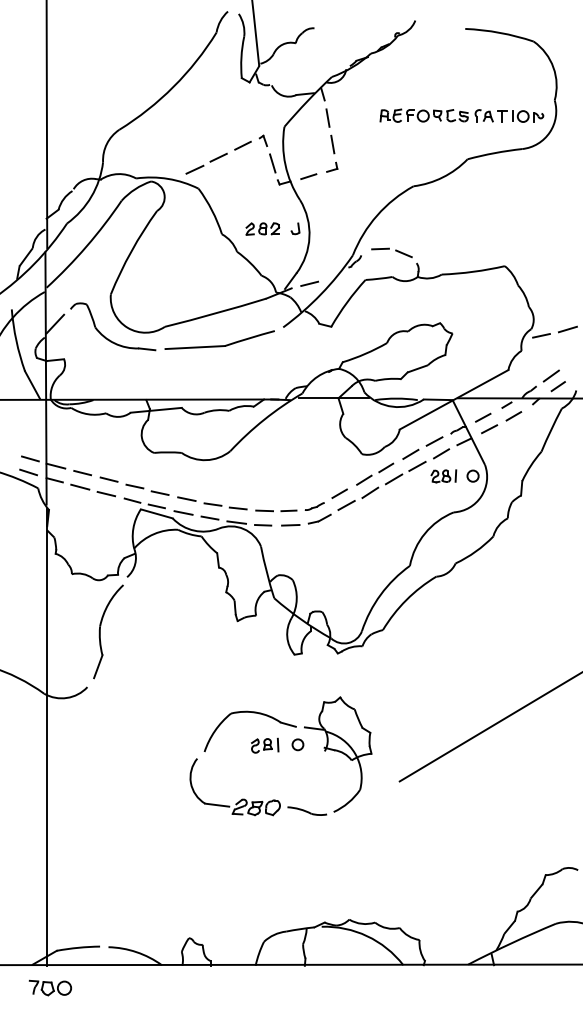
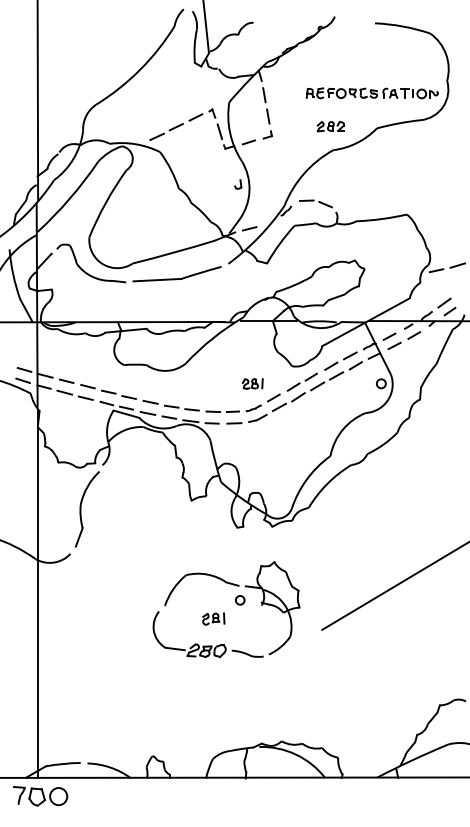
part: (262, 228) -> (330, 126), moved
part: (443, 475) -> (252, 383), moved
part: (264, 745) -> (213, 618), moved
part: (50, 988) -> (40, 796), size x1.6

